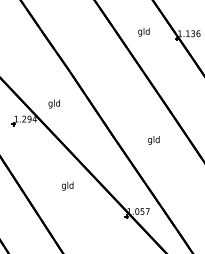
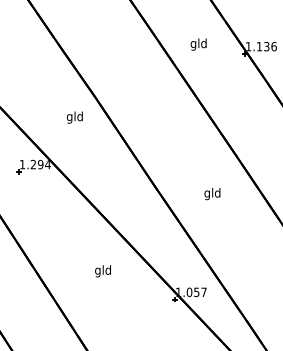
text: (53, 103) -> (73, 116), moved
text: (67, 186) -> (102, 271), moved

